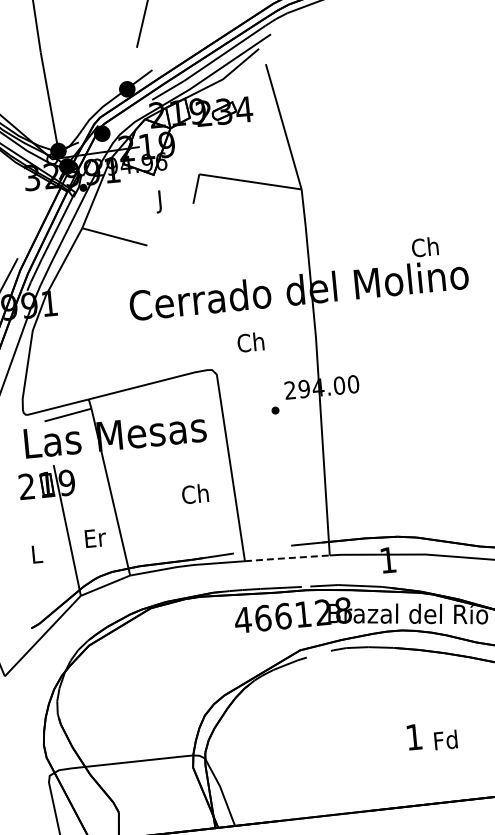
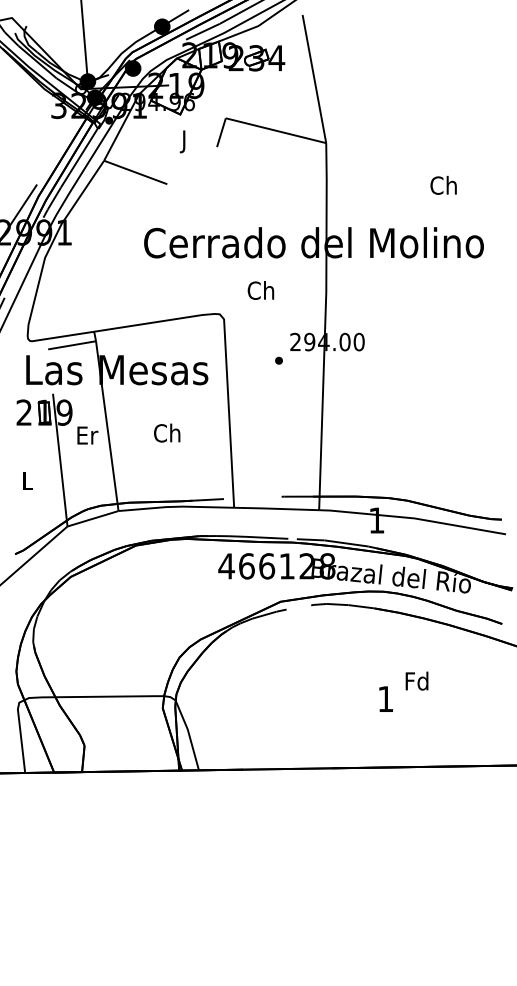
text: (425, 247) -> (443, 185), moved
text: (195, 493) -> (167, 432), moved
text: (95, 538) -> (87, 435), moved
line: (287, 557) -> (276, 508), dashed -> solid
text: (445, 739) -> (416, 680), moved

